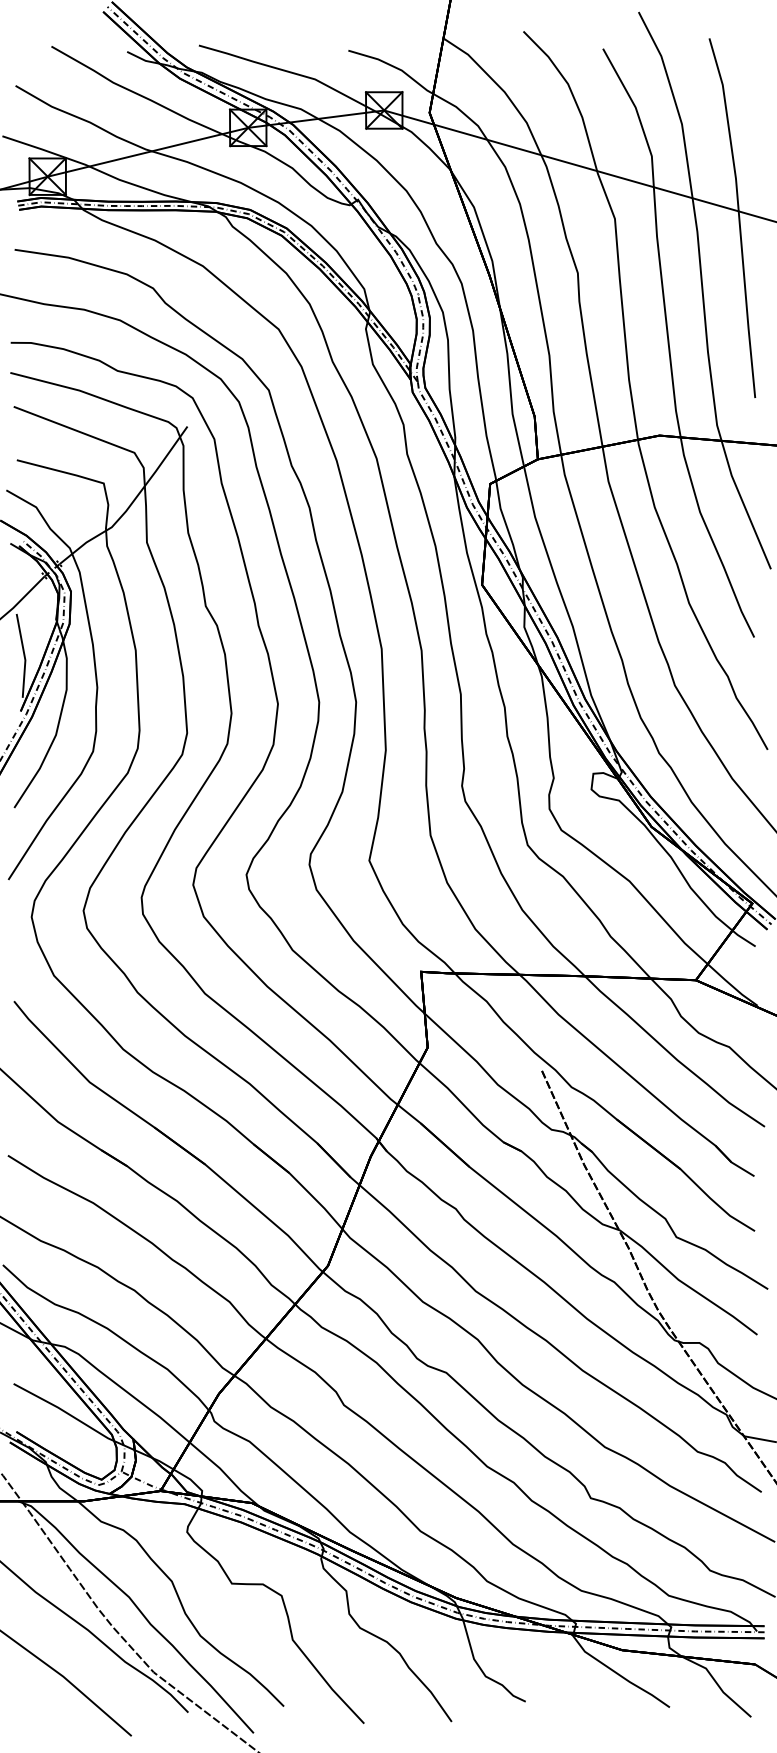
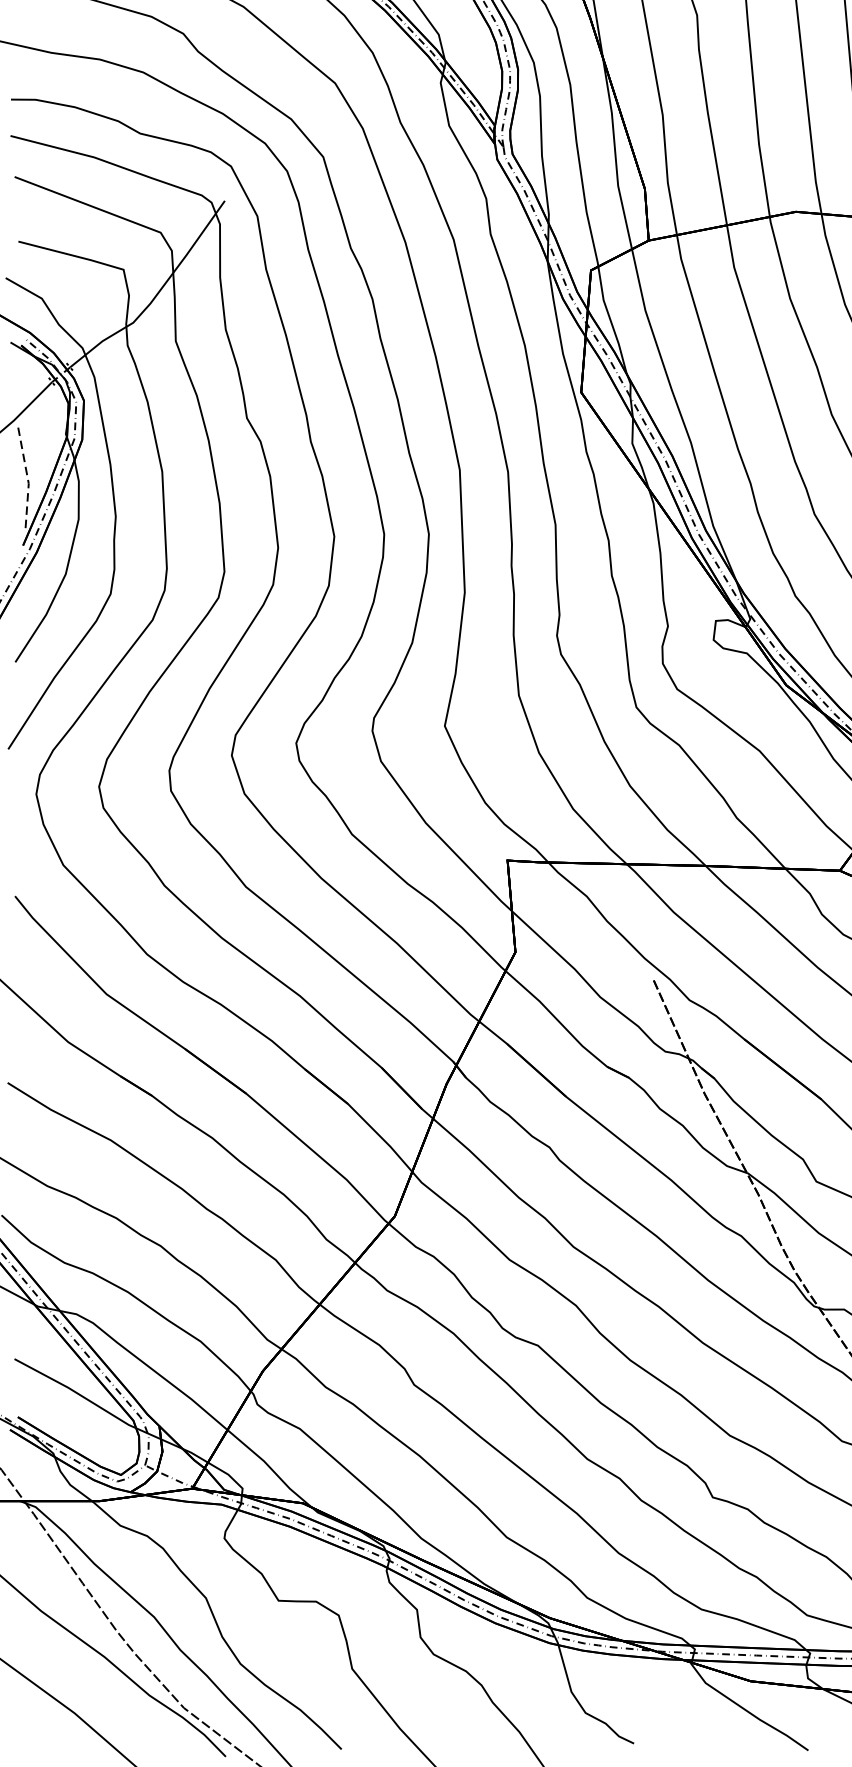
line: (24, 656) -> (27, 479), solid -> dashed

